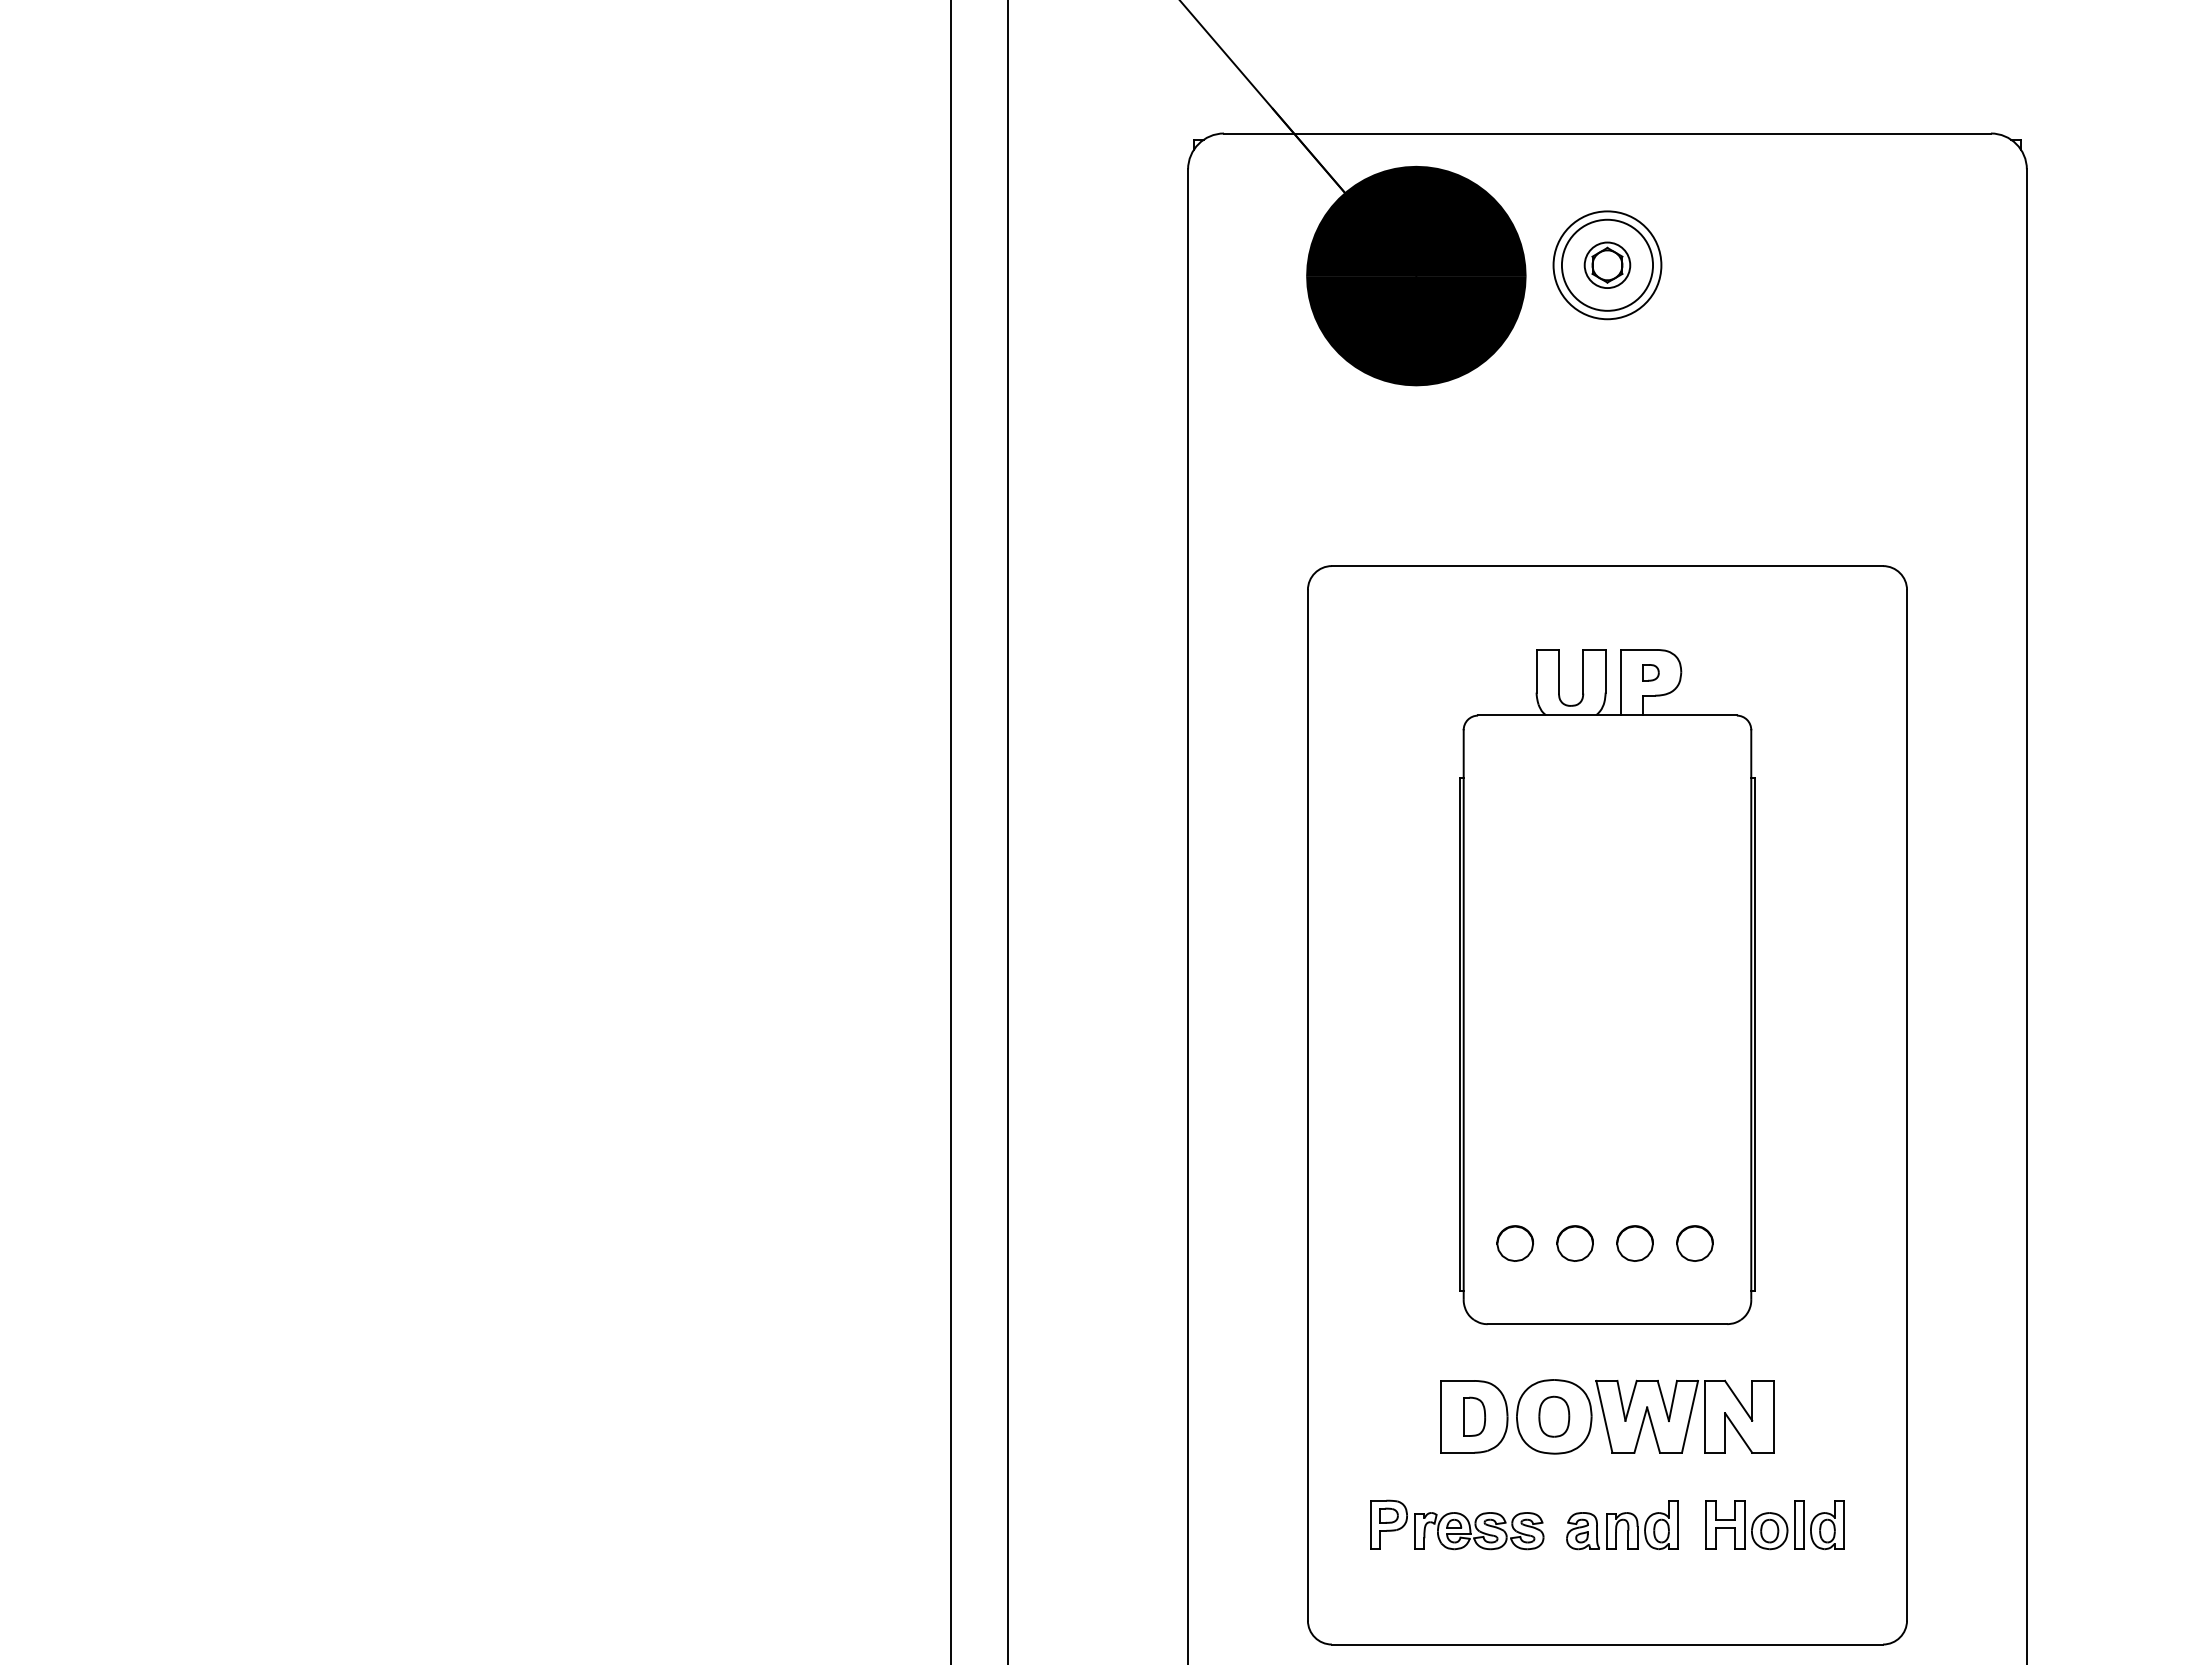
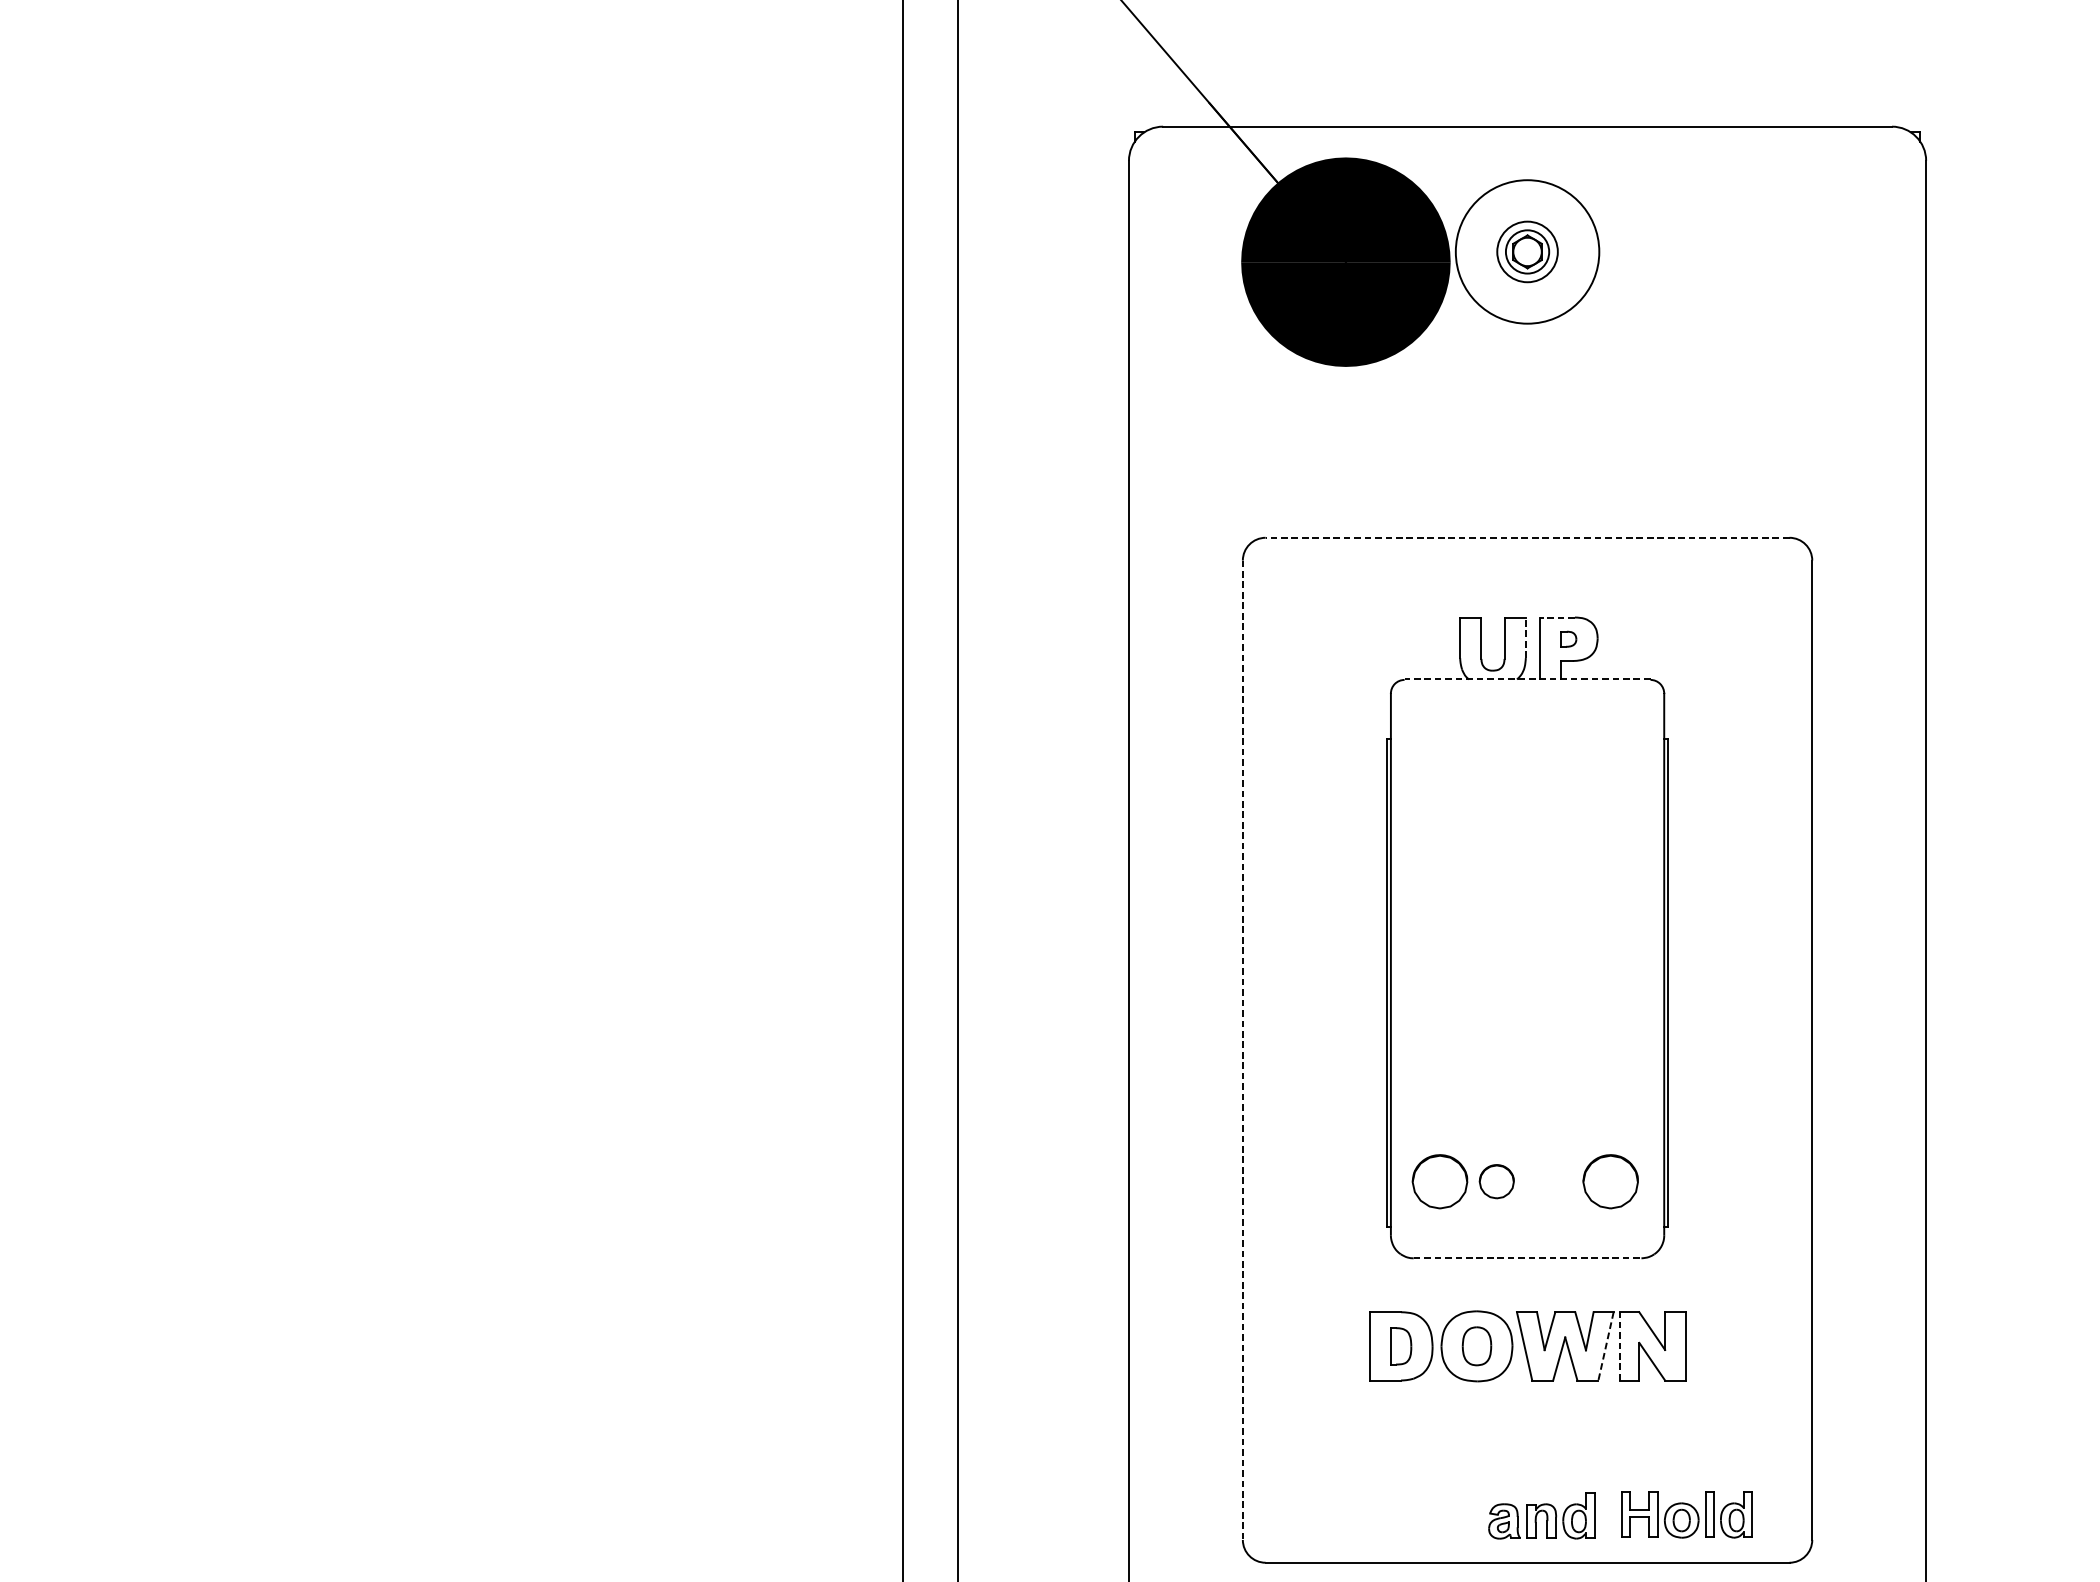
circle: (1607, 264) -> (1527, 251), size x0.7
circle: (1607, 265) -> (1527, 252), size x1.4
line: (1607, 566) -> (1527, 538), solid -> dashed
line: (1638, 649) -> (1557, 617), solid -> dashed
line: (1605, 670) -> (1525, 637), solid -> dashed
line: (1606, 715) -> (1526, 679), solid -> dashed
line: (1307, 1105) -> (1242, 1050), solid -> dashed
part: (1514, 1243) -> (1439, 1181), size x1.6
part: (1634, 1243) -> (1553, 1181), removed
part: (1694, 1243) -> (1610, 1181), size x1.6
line: (1607, 1324) -> (1527, 1258), solid -> dashed
line: (1690, 1416) -> (1606, 1346), solid -> dashed
line: (1704, 1416) -> (1619, 1346), solid -> dashed
part: (1457, 1524) -> (1385, 1448), removed
part: (1622, 1525) -> (1541, 1516), moved
part: (1774, 1525) -> (1686, 1515), moved

